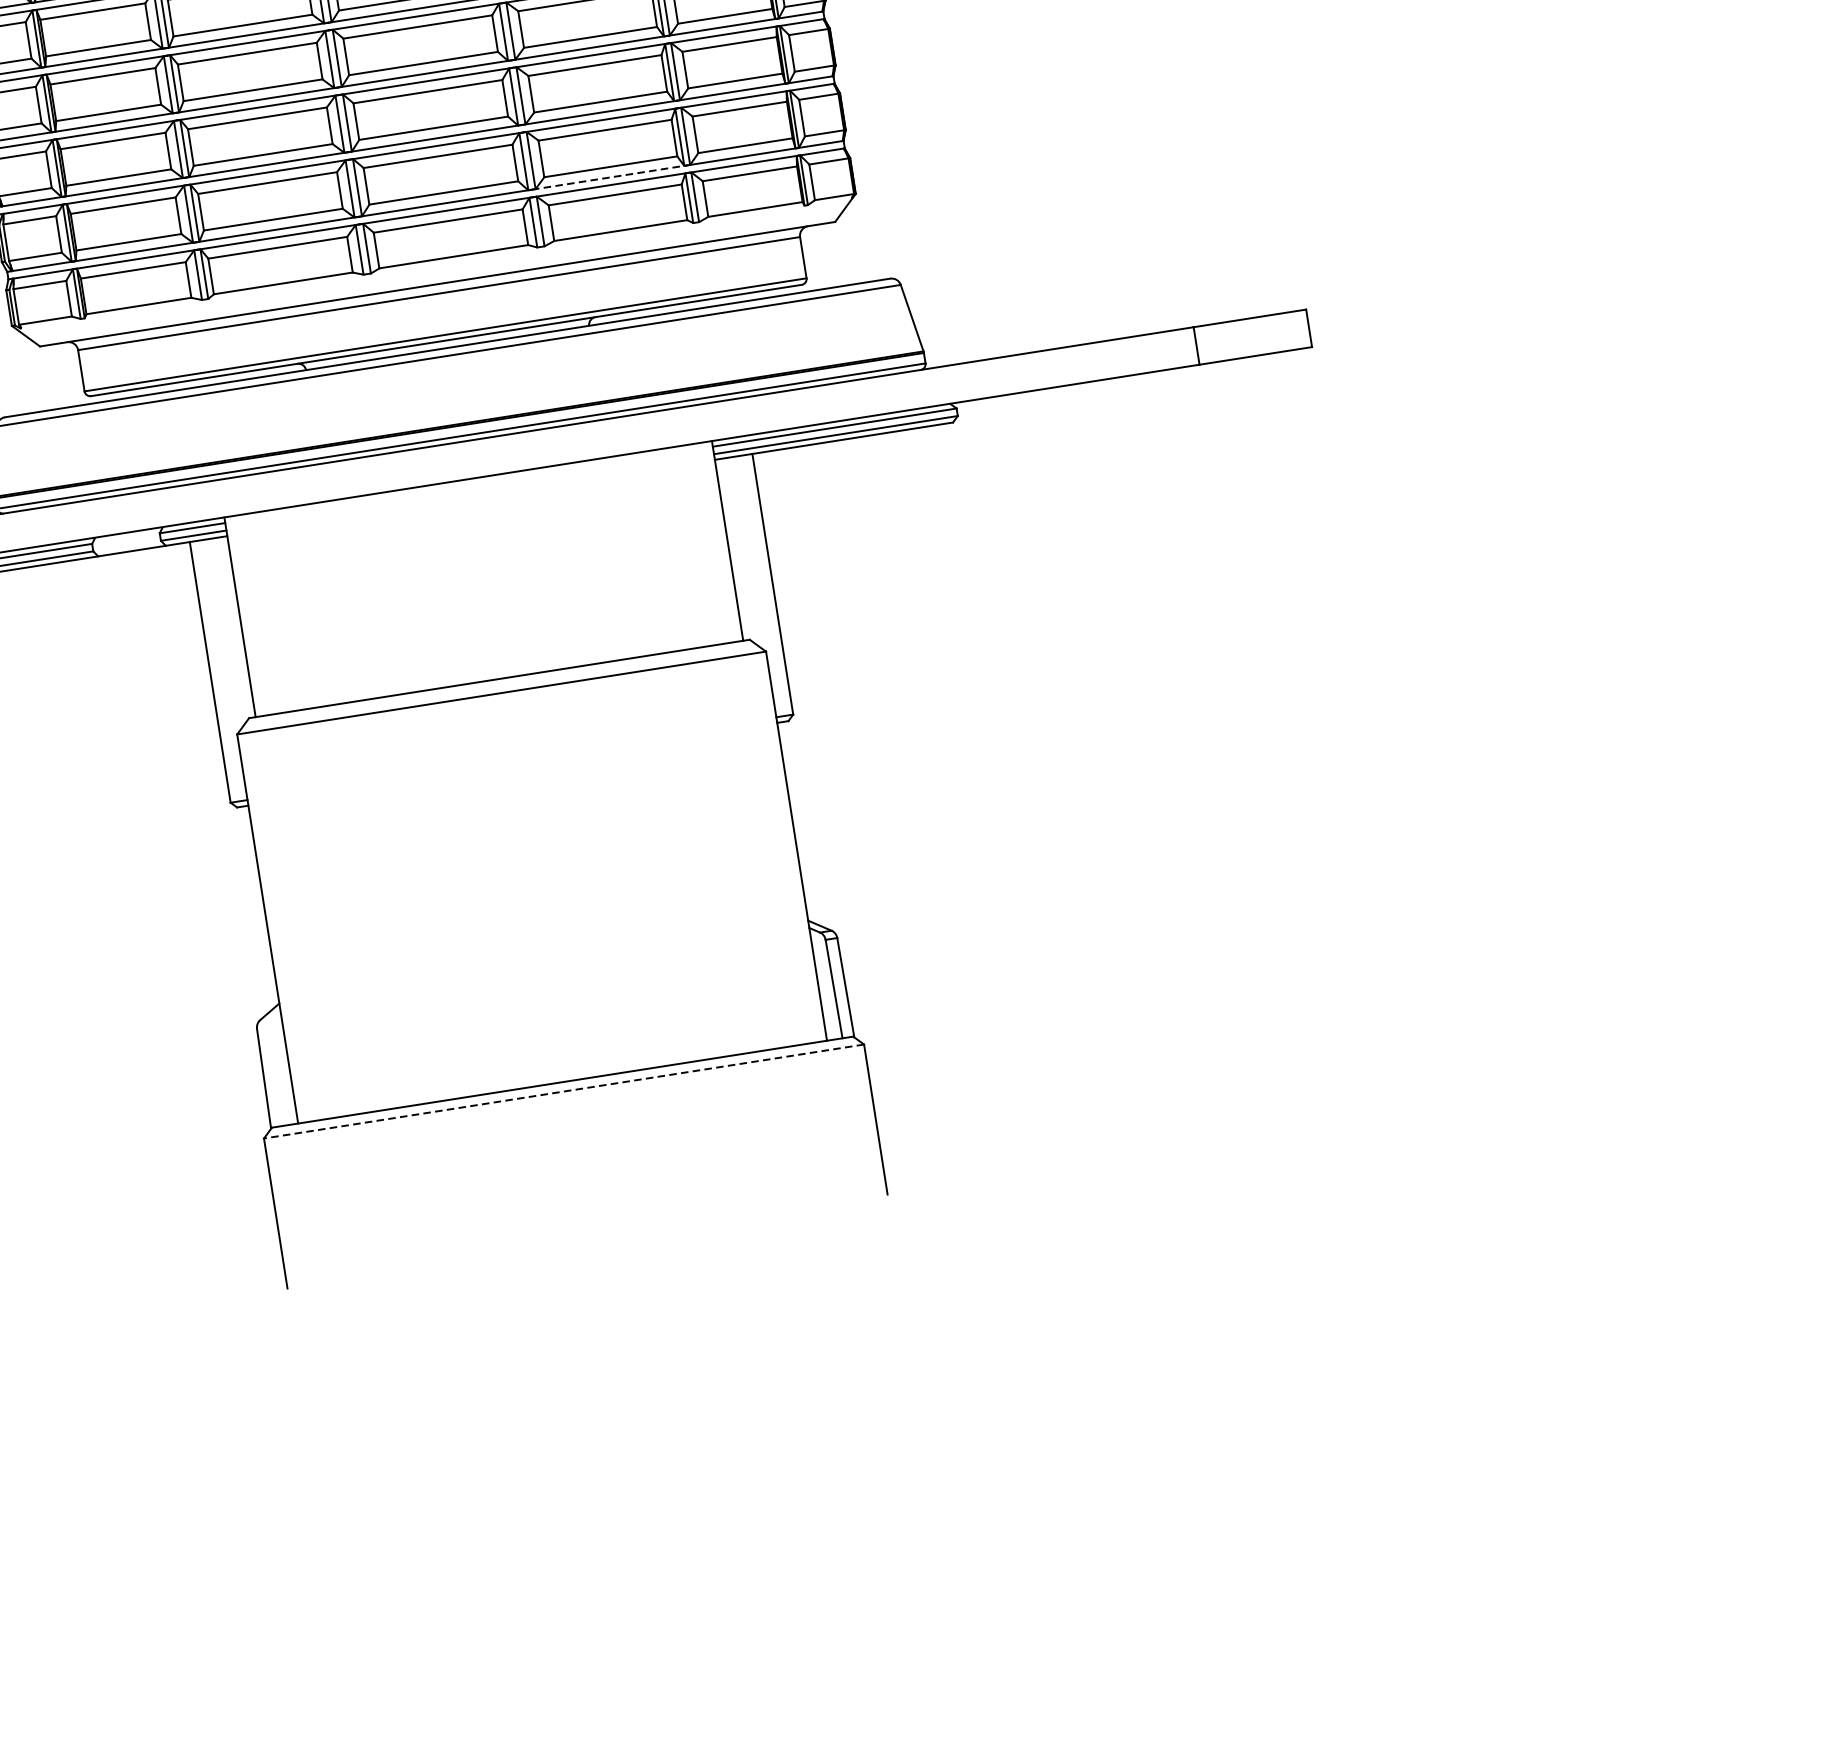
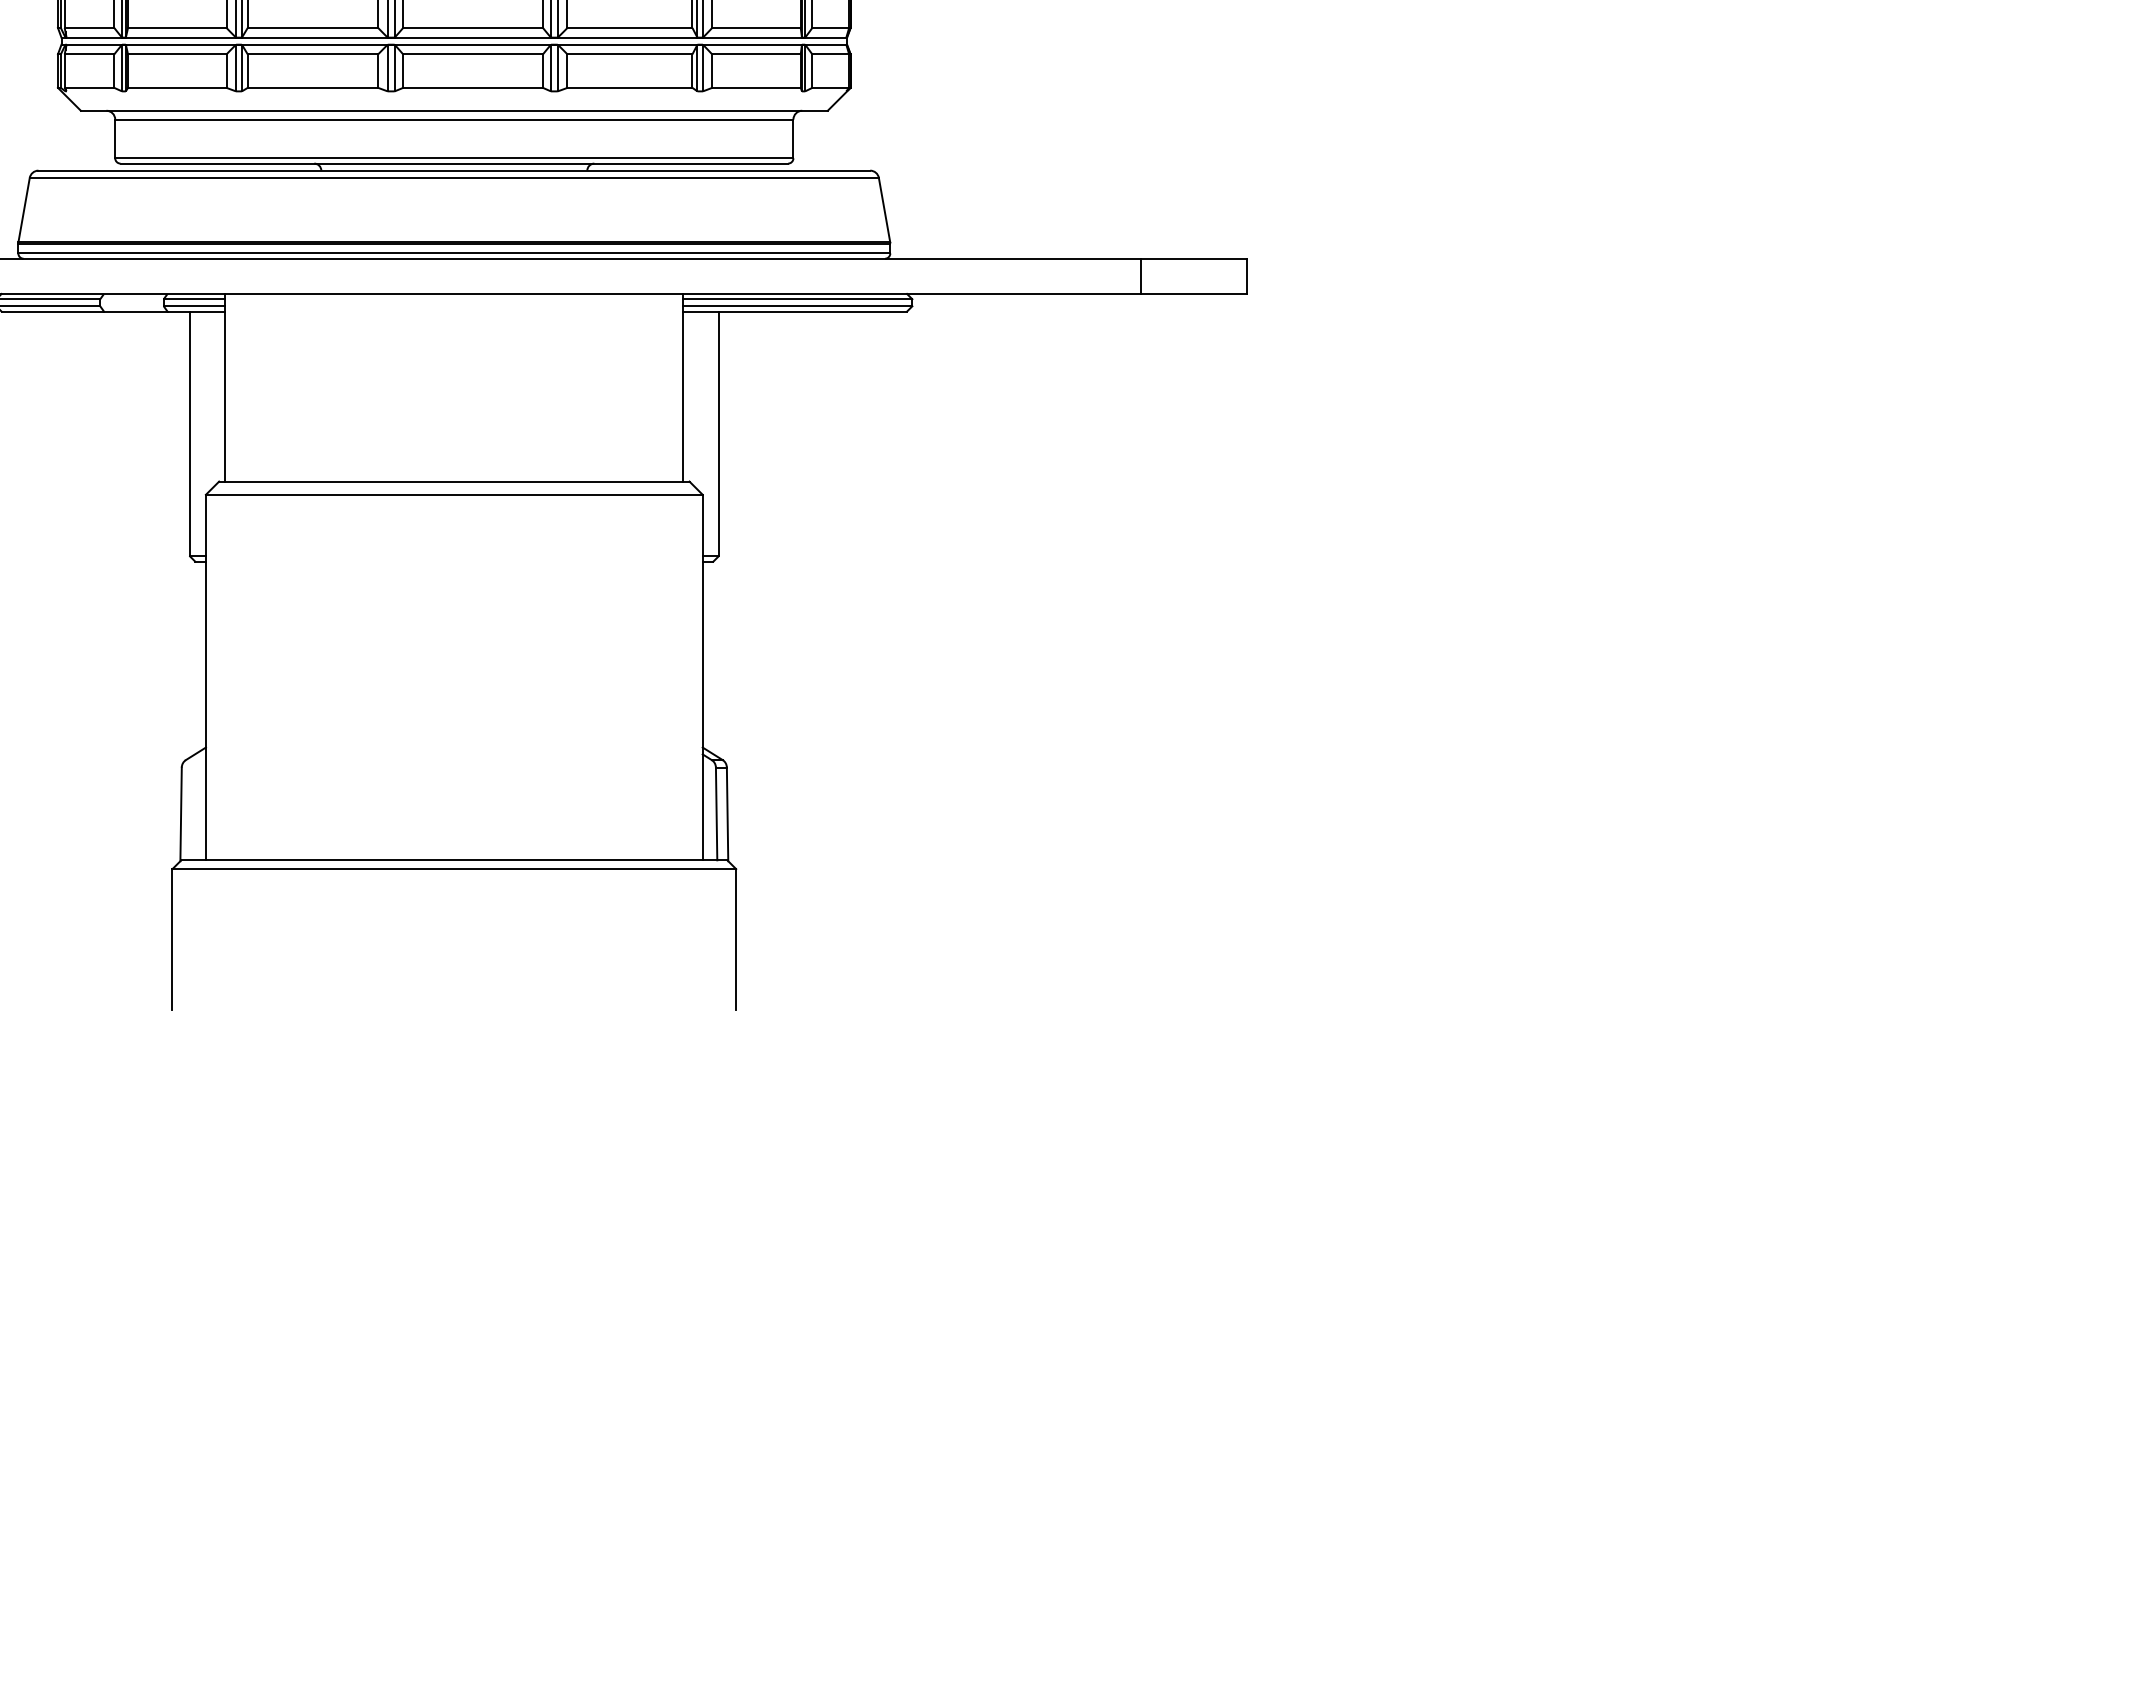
line: (609, 177) -> (627, 37), dashed -> solid
line: (564, 1091) -> (454, 869), dashed -> solid

